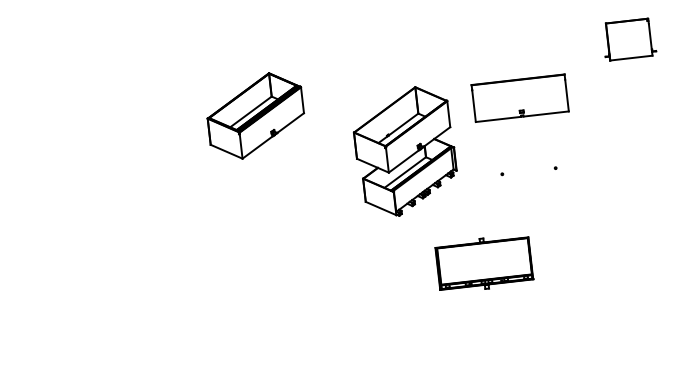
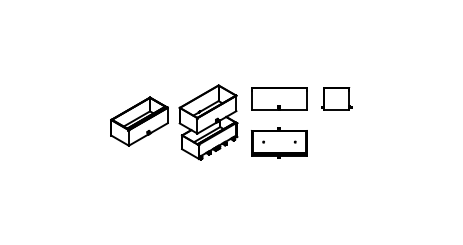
part: (628, 39) -> (336, 98), moved
part: (255, 115) -> (139, 121), moved
part: (484, 262) -> (279, 142), moved

